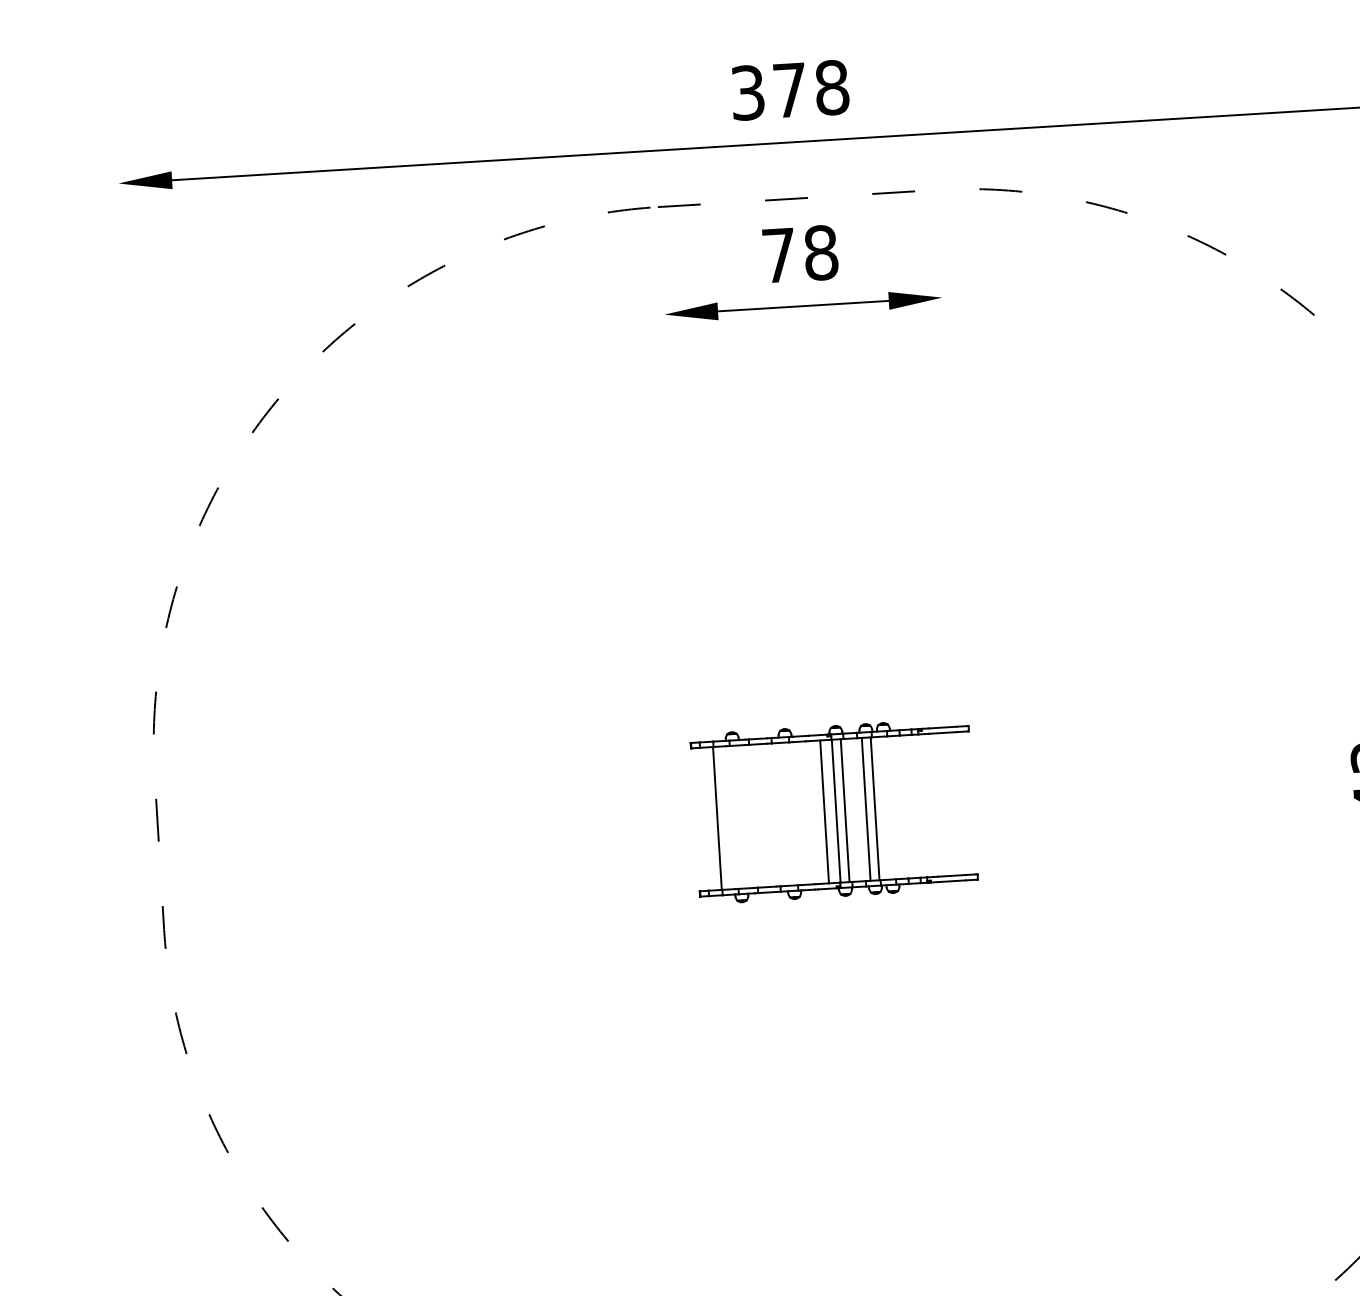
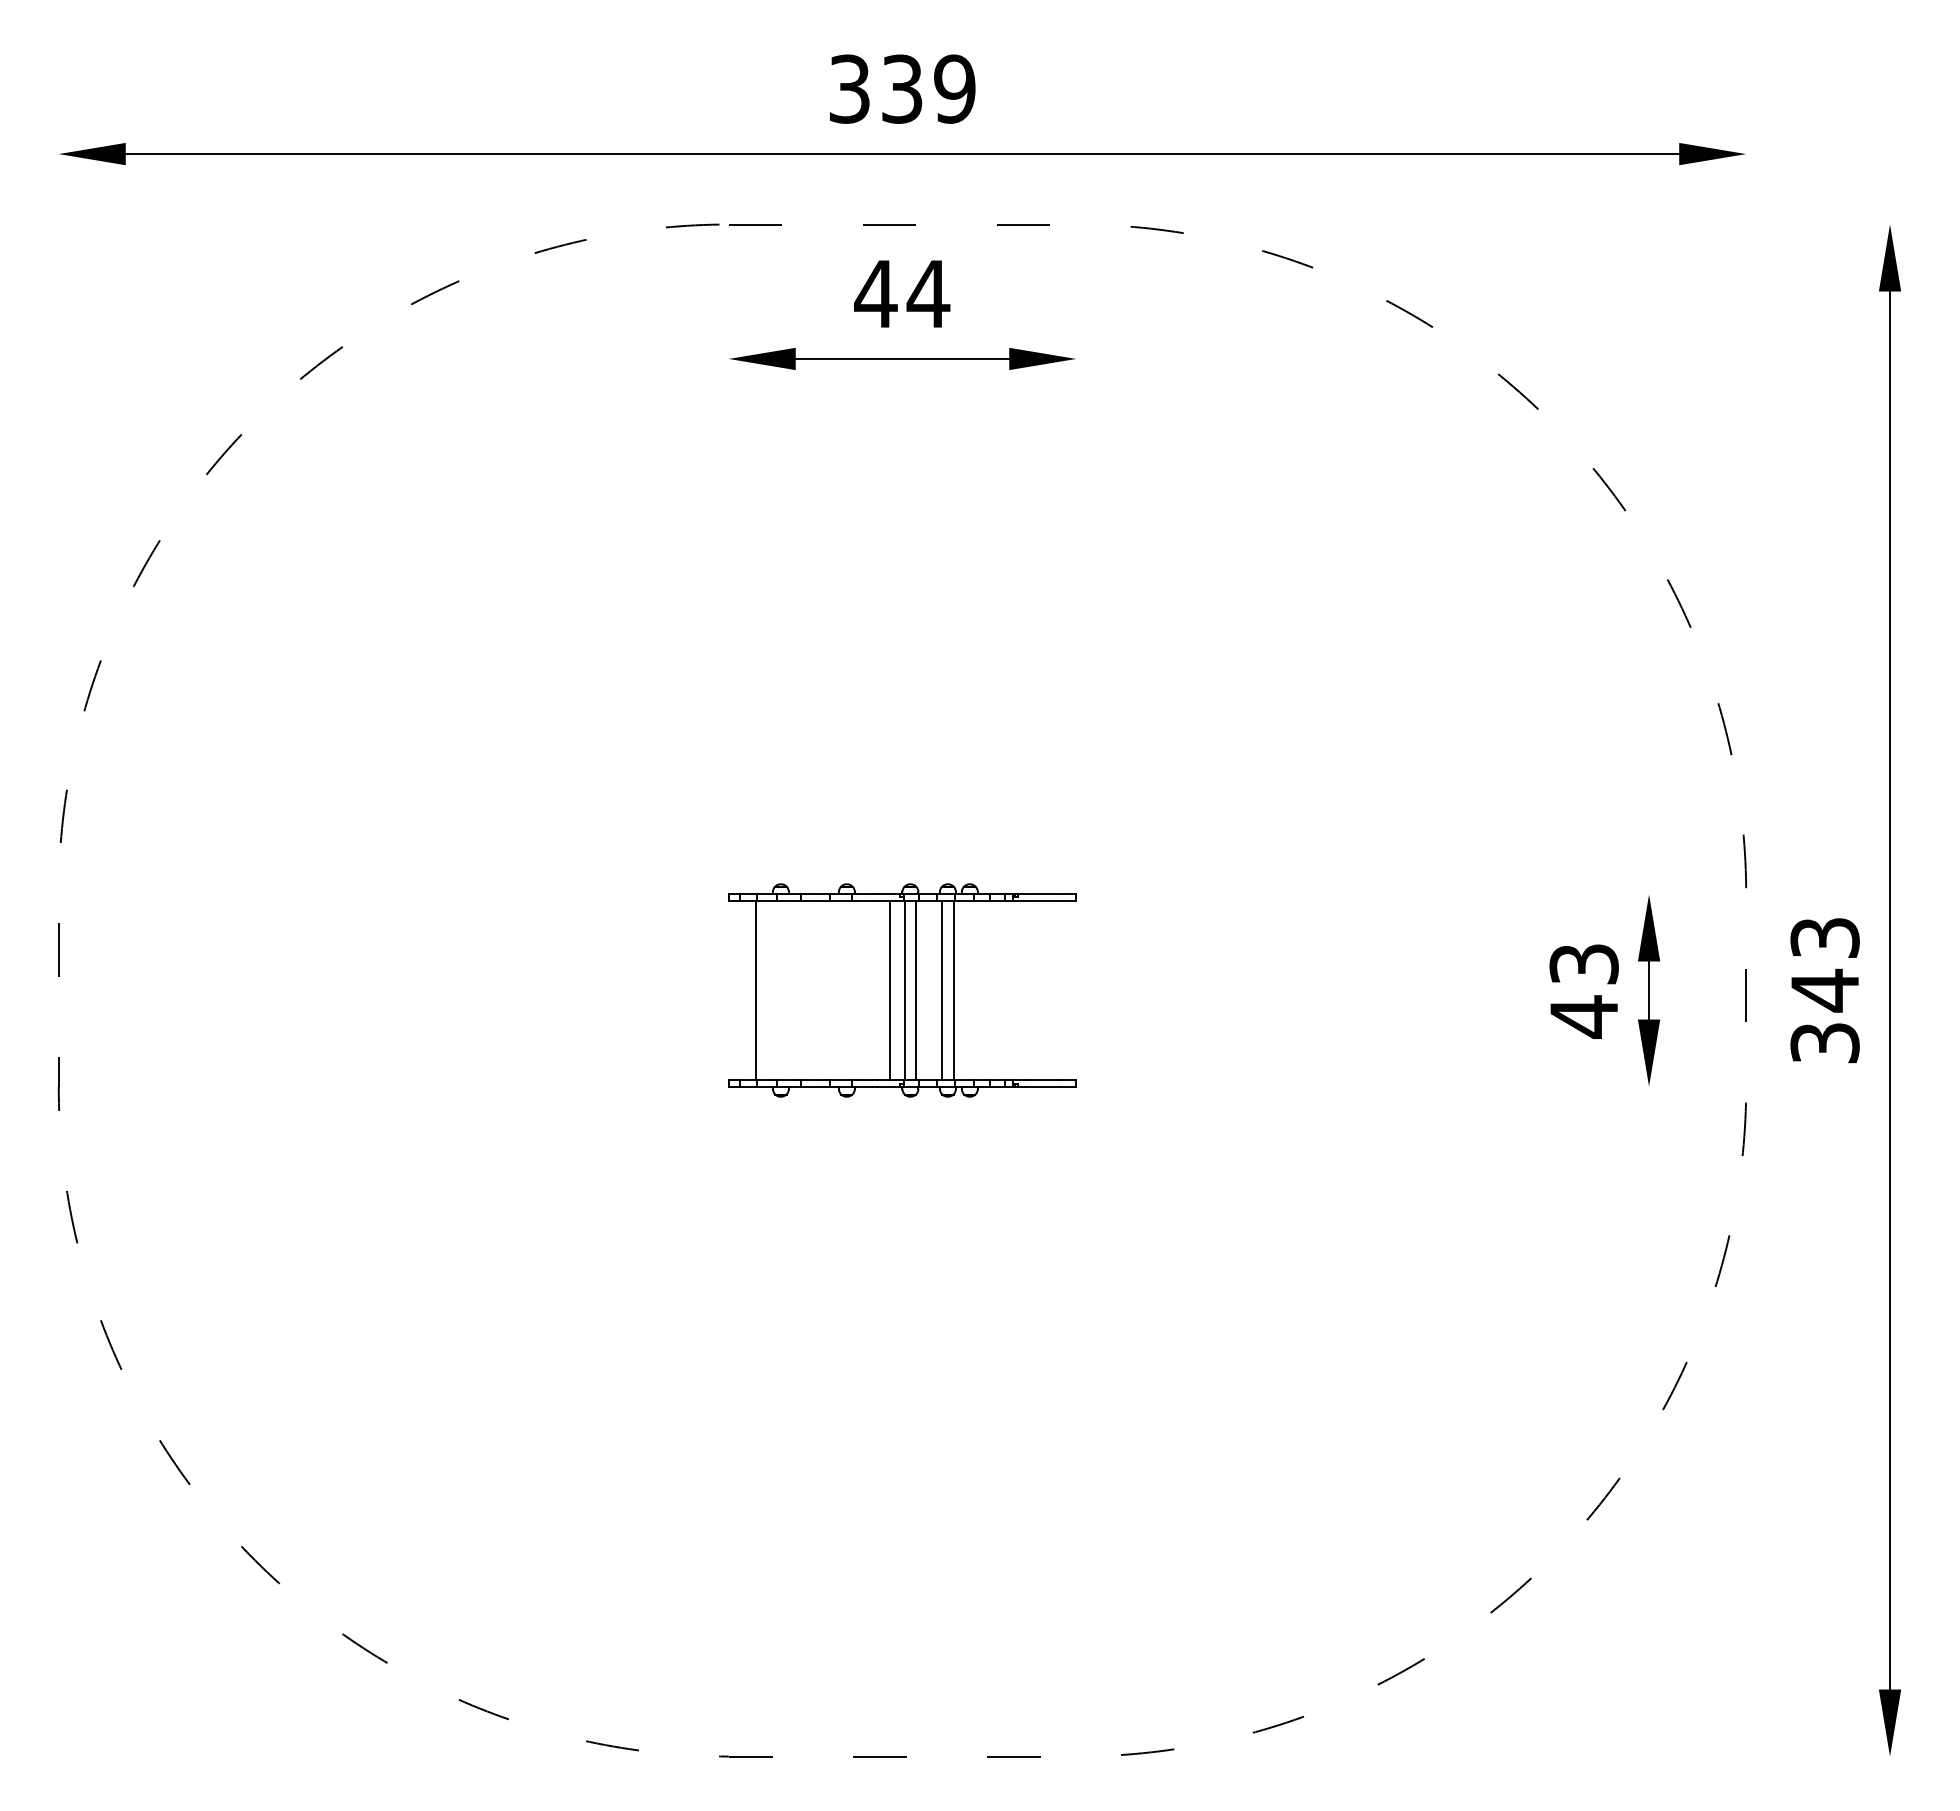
text: (810, 88) -> (928, 88), 378 -> 339
text: (800, 253) -> (902, 293), 78 -> 44

